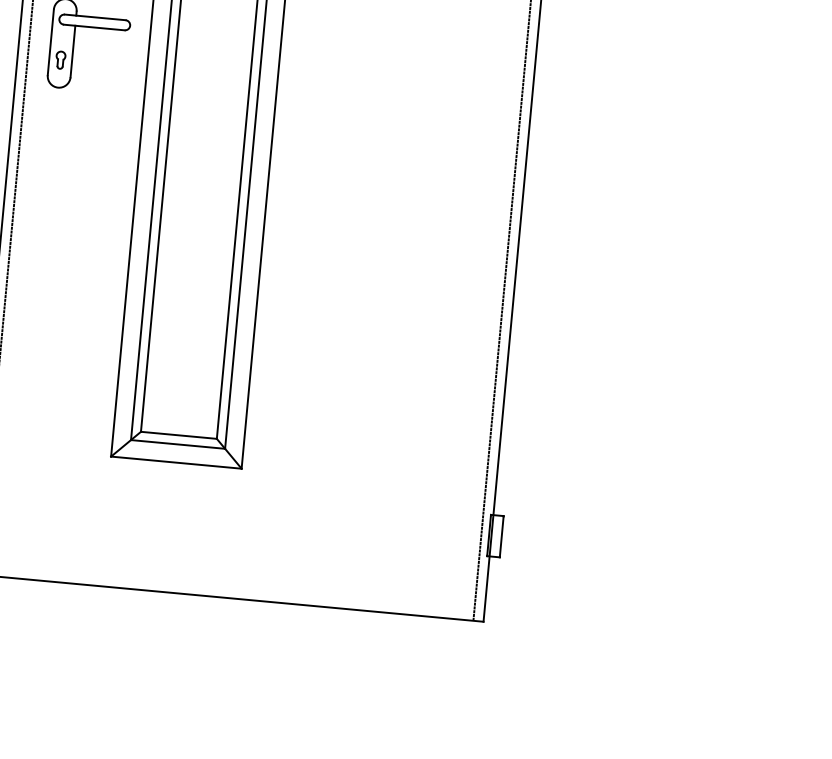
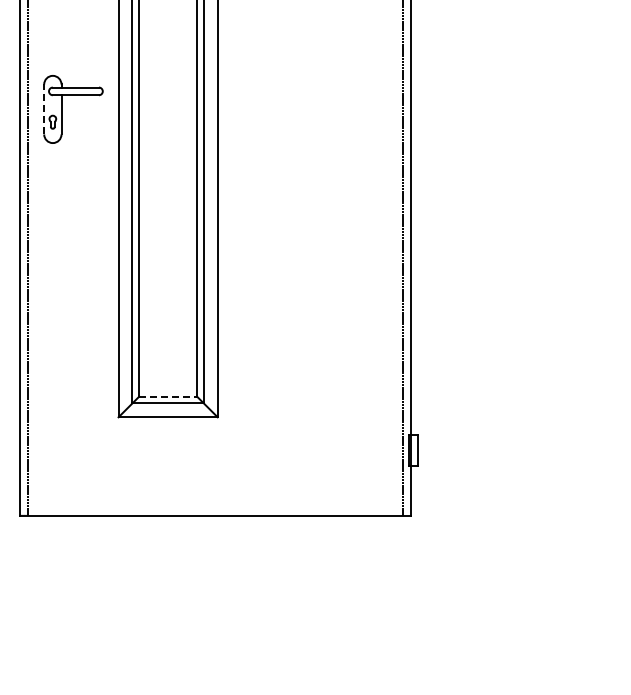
line: (51, 42) -> (44, 109), solid -> dashed
line: (179, 435) -> (168, 396), solid -> dashed

